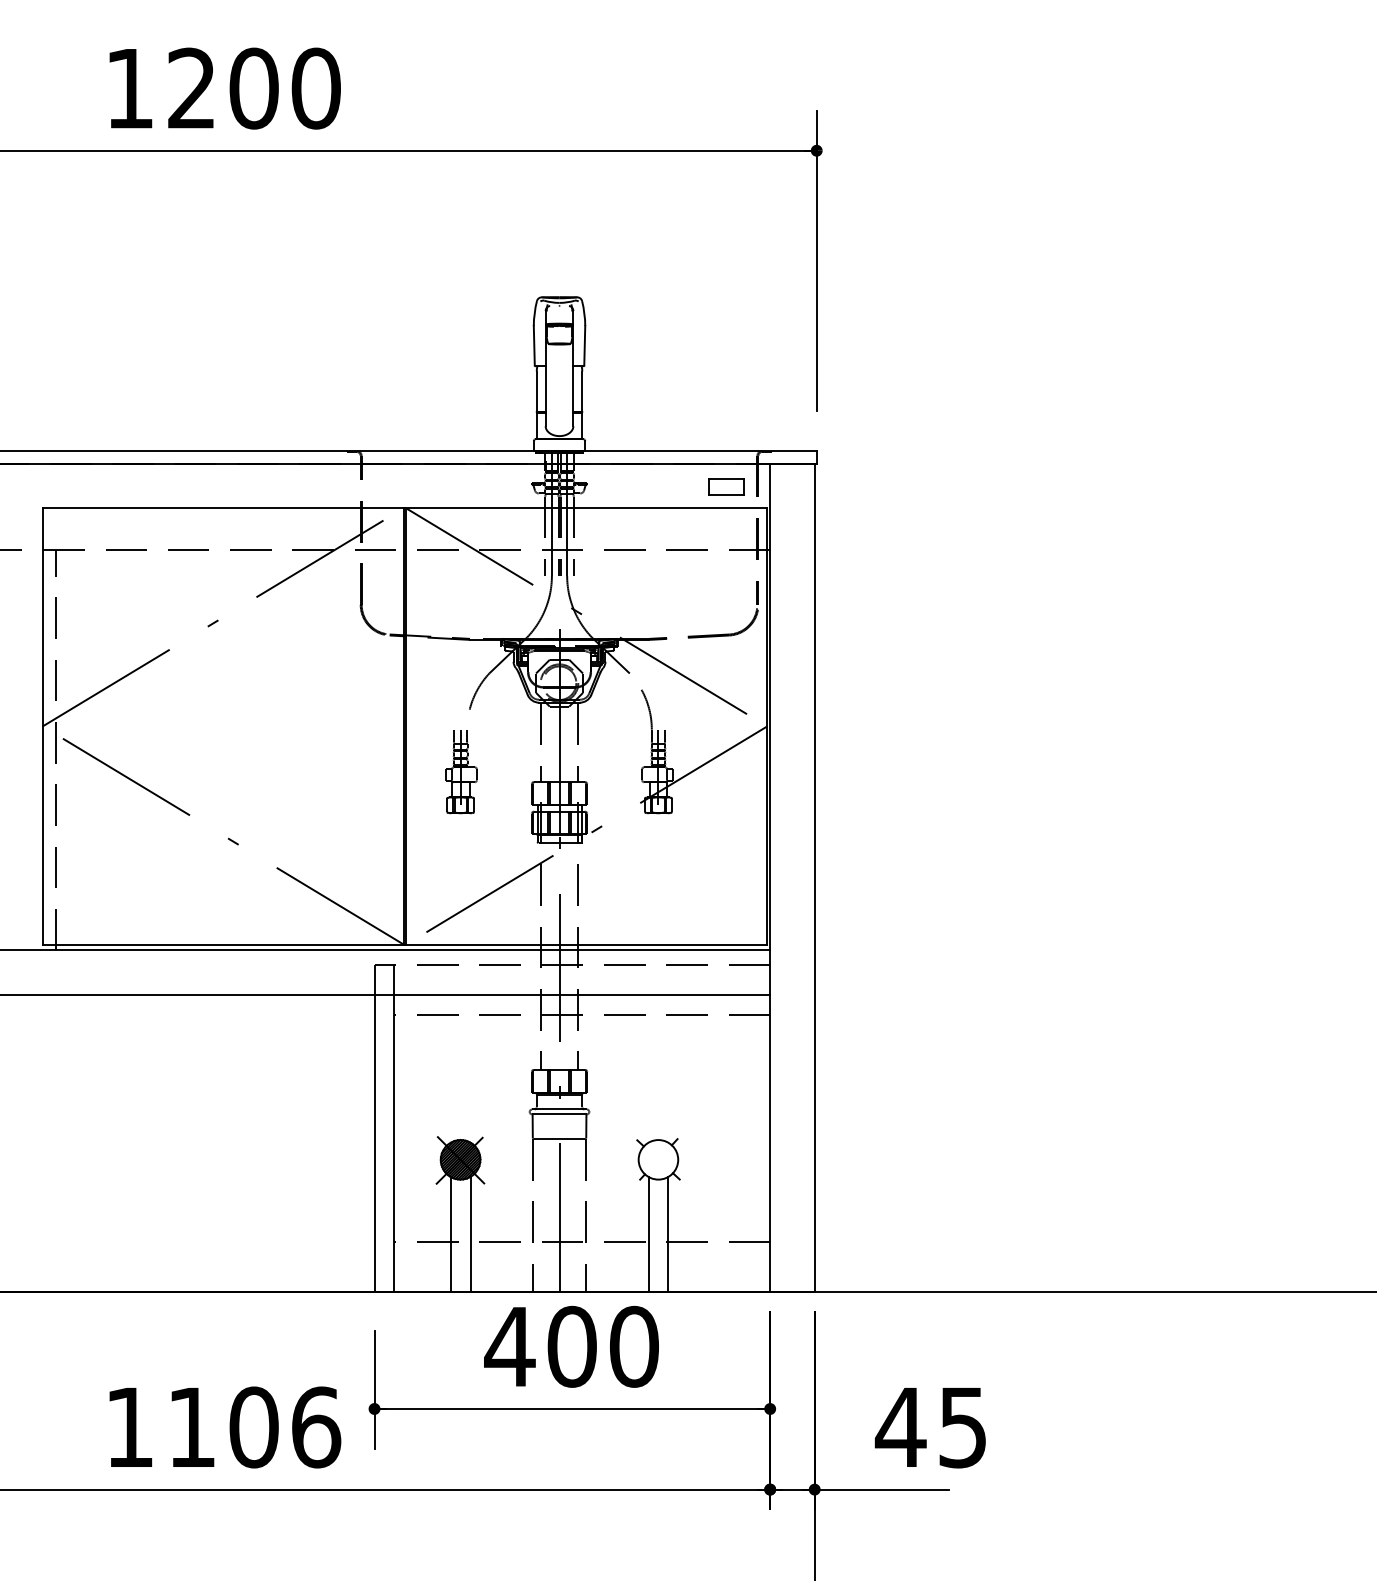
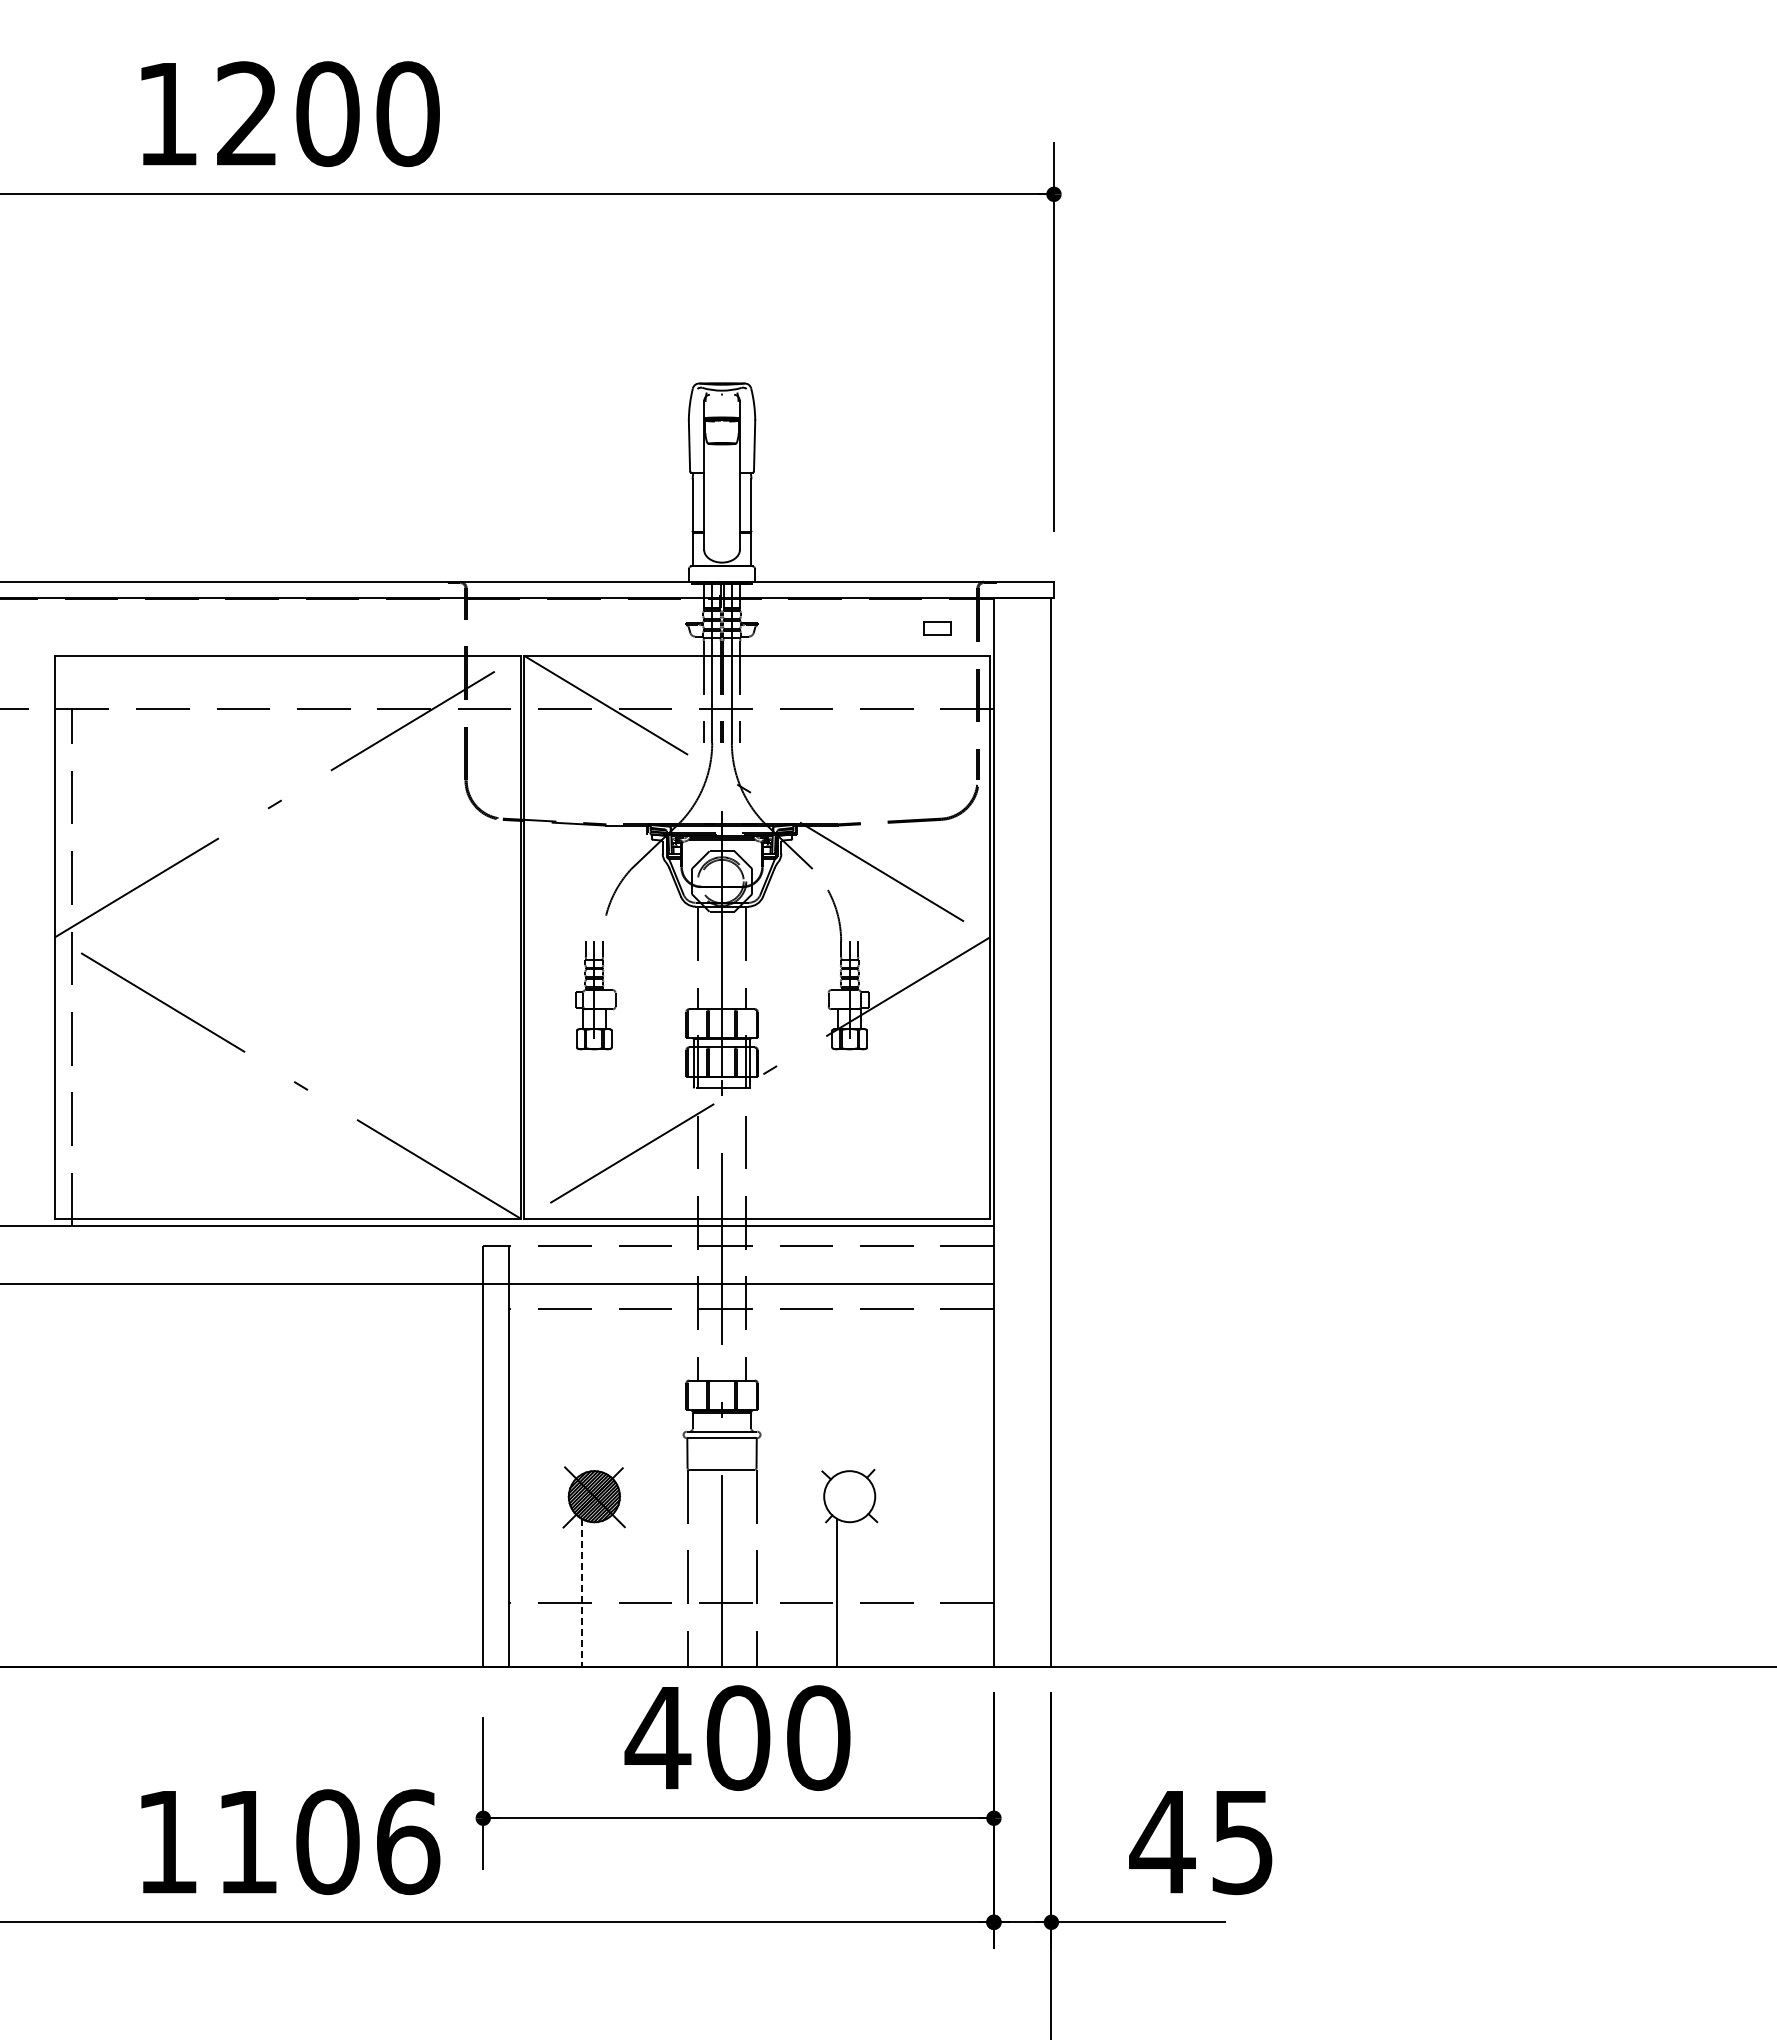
part: (726, 487) -> (937, 628), size x0.6
line: (450, 1234) -> (581, 1593), solid -> dashed
line: (470, 1234) -> (607, 1592), removed
line: (668, 1234) -> (862, 1592), removed

